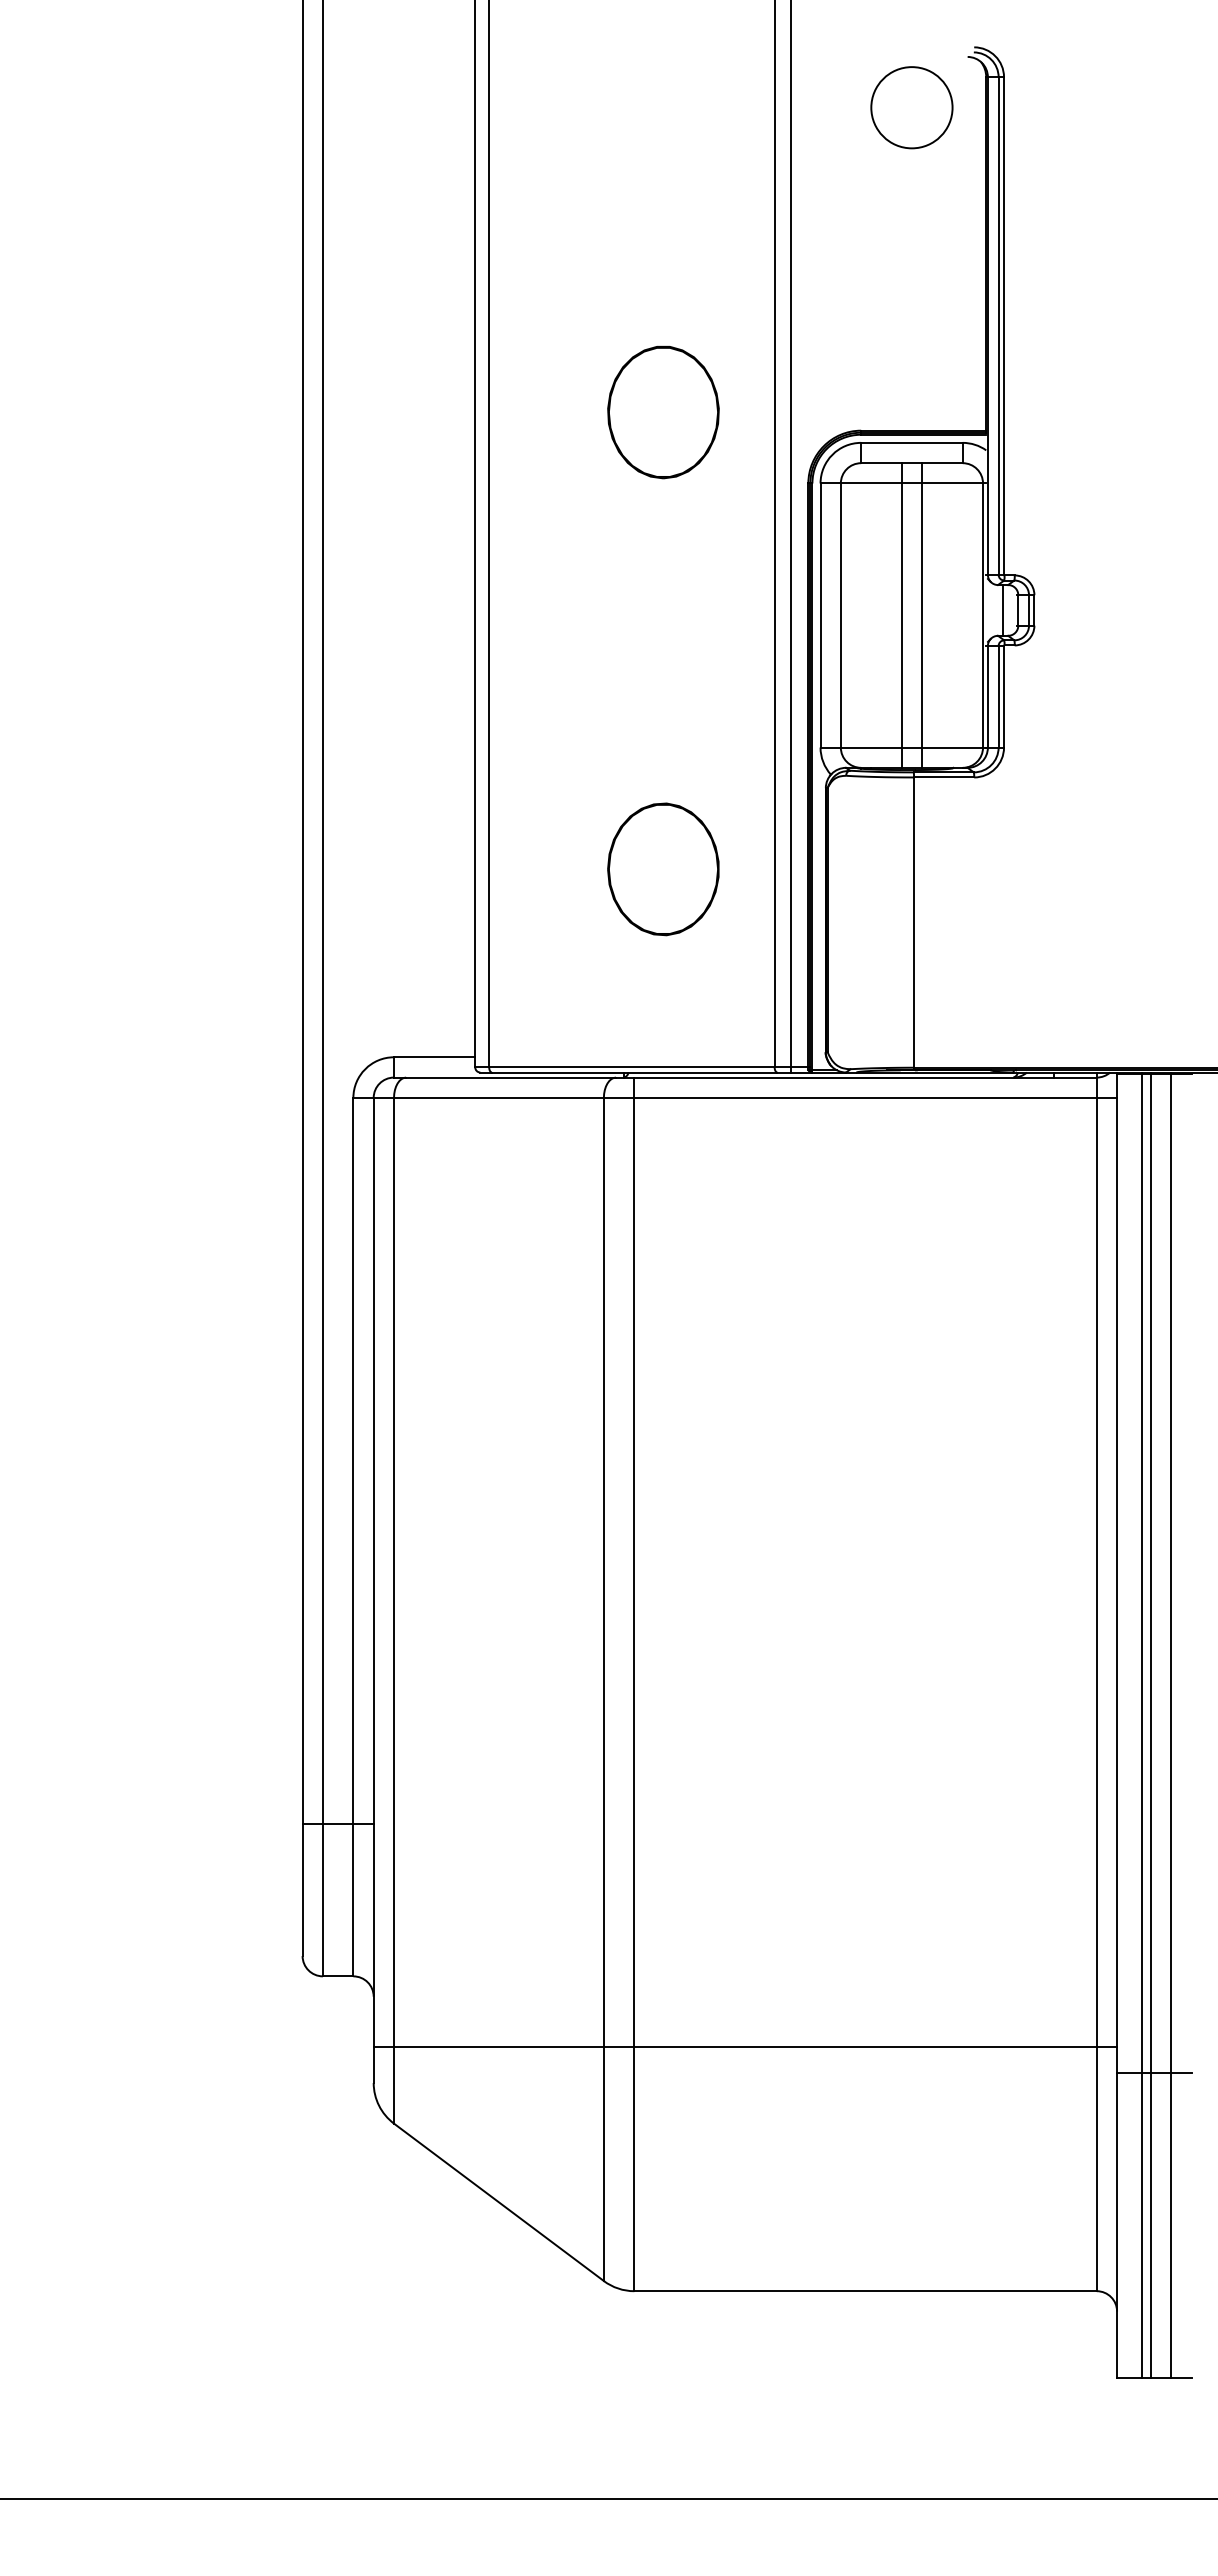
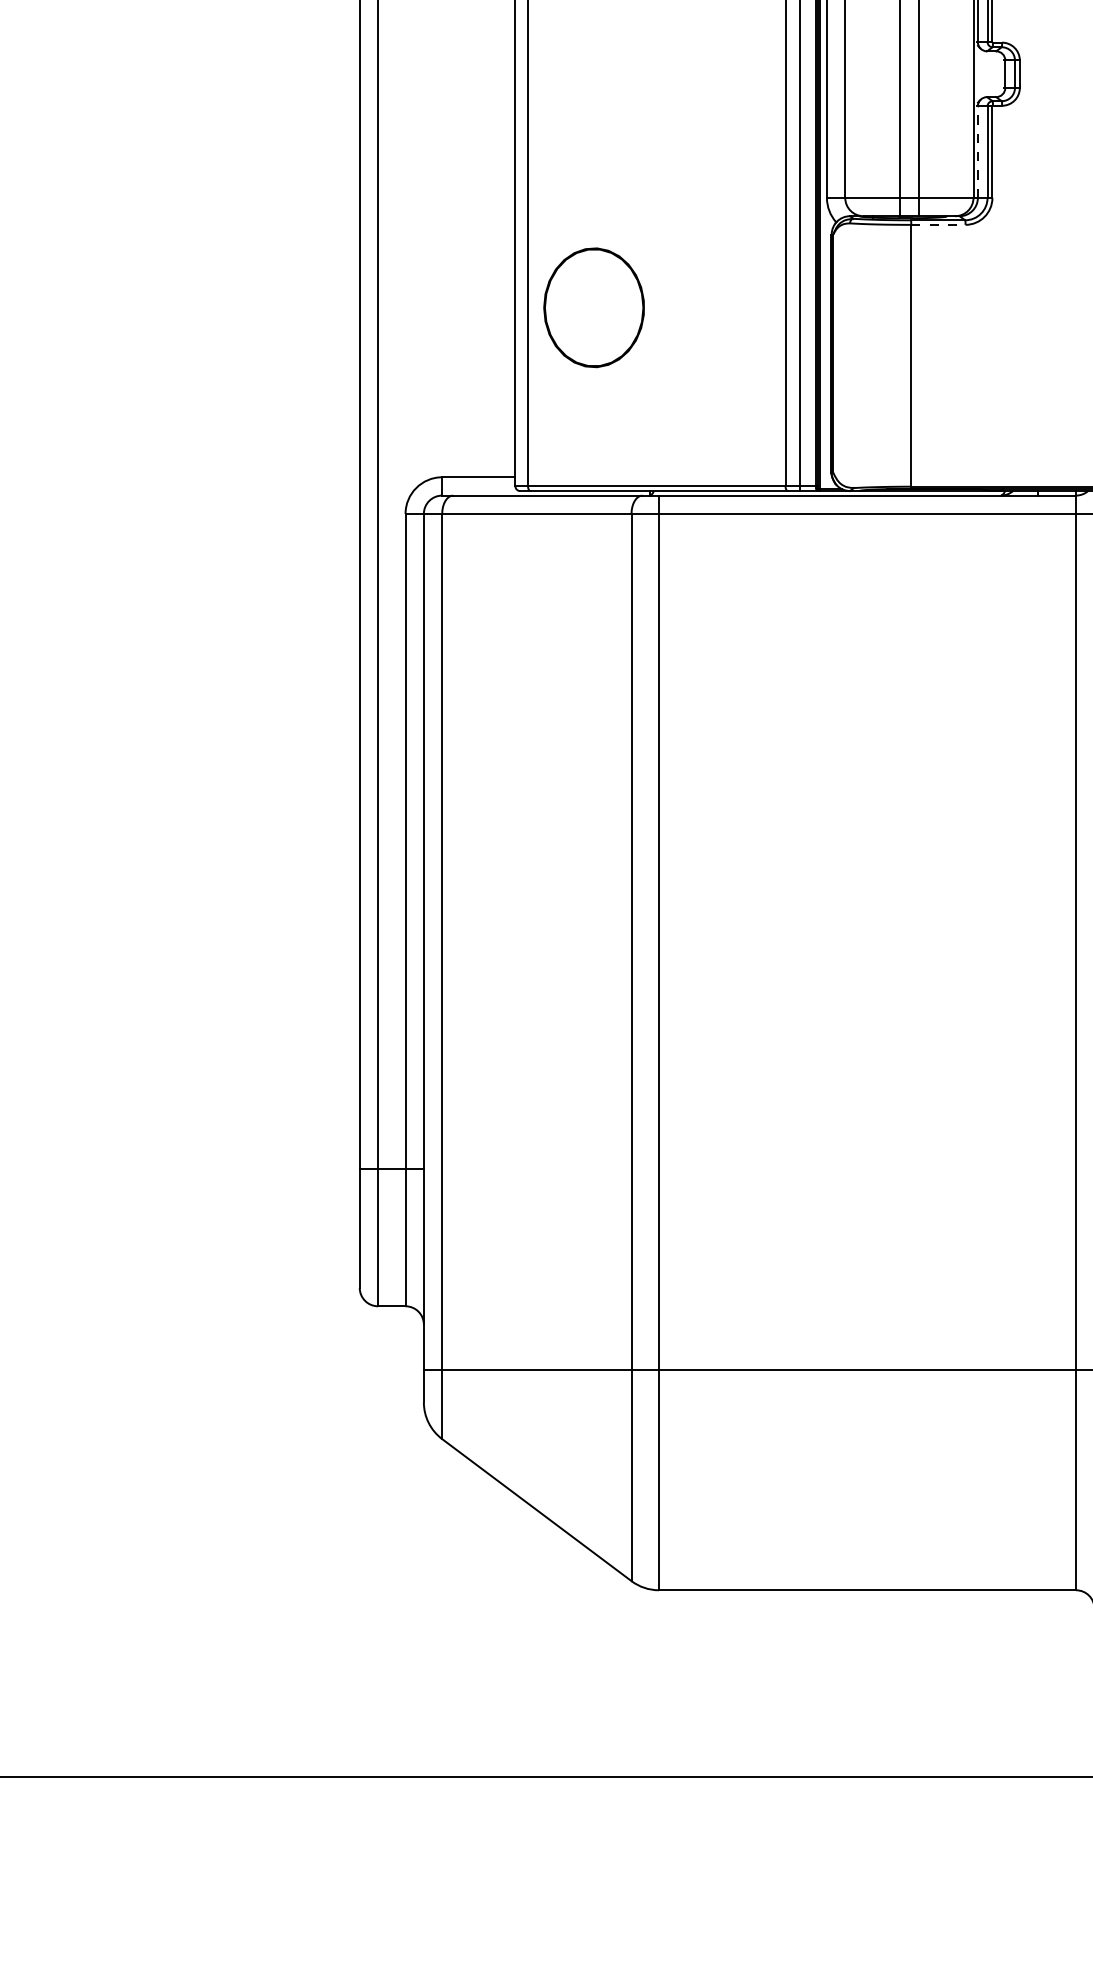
line: (1003, 610) -> (991, 74), removed
line: (987, 696) -> (977, 151), solid -> dashed
line: (944, 777) -> (938, 224), solid -> dashed
part: (663, 869) -> (594, 307), moved

